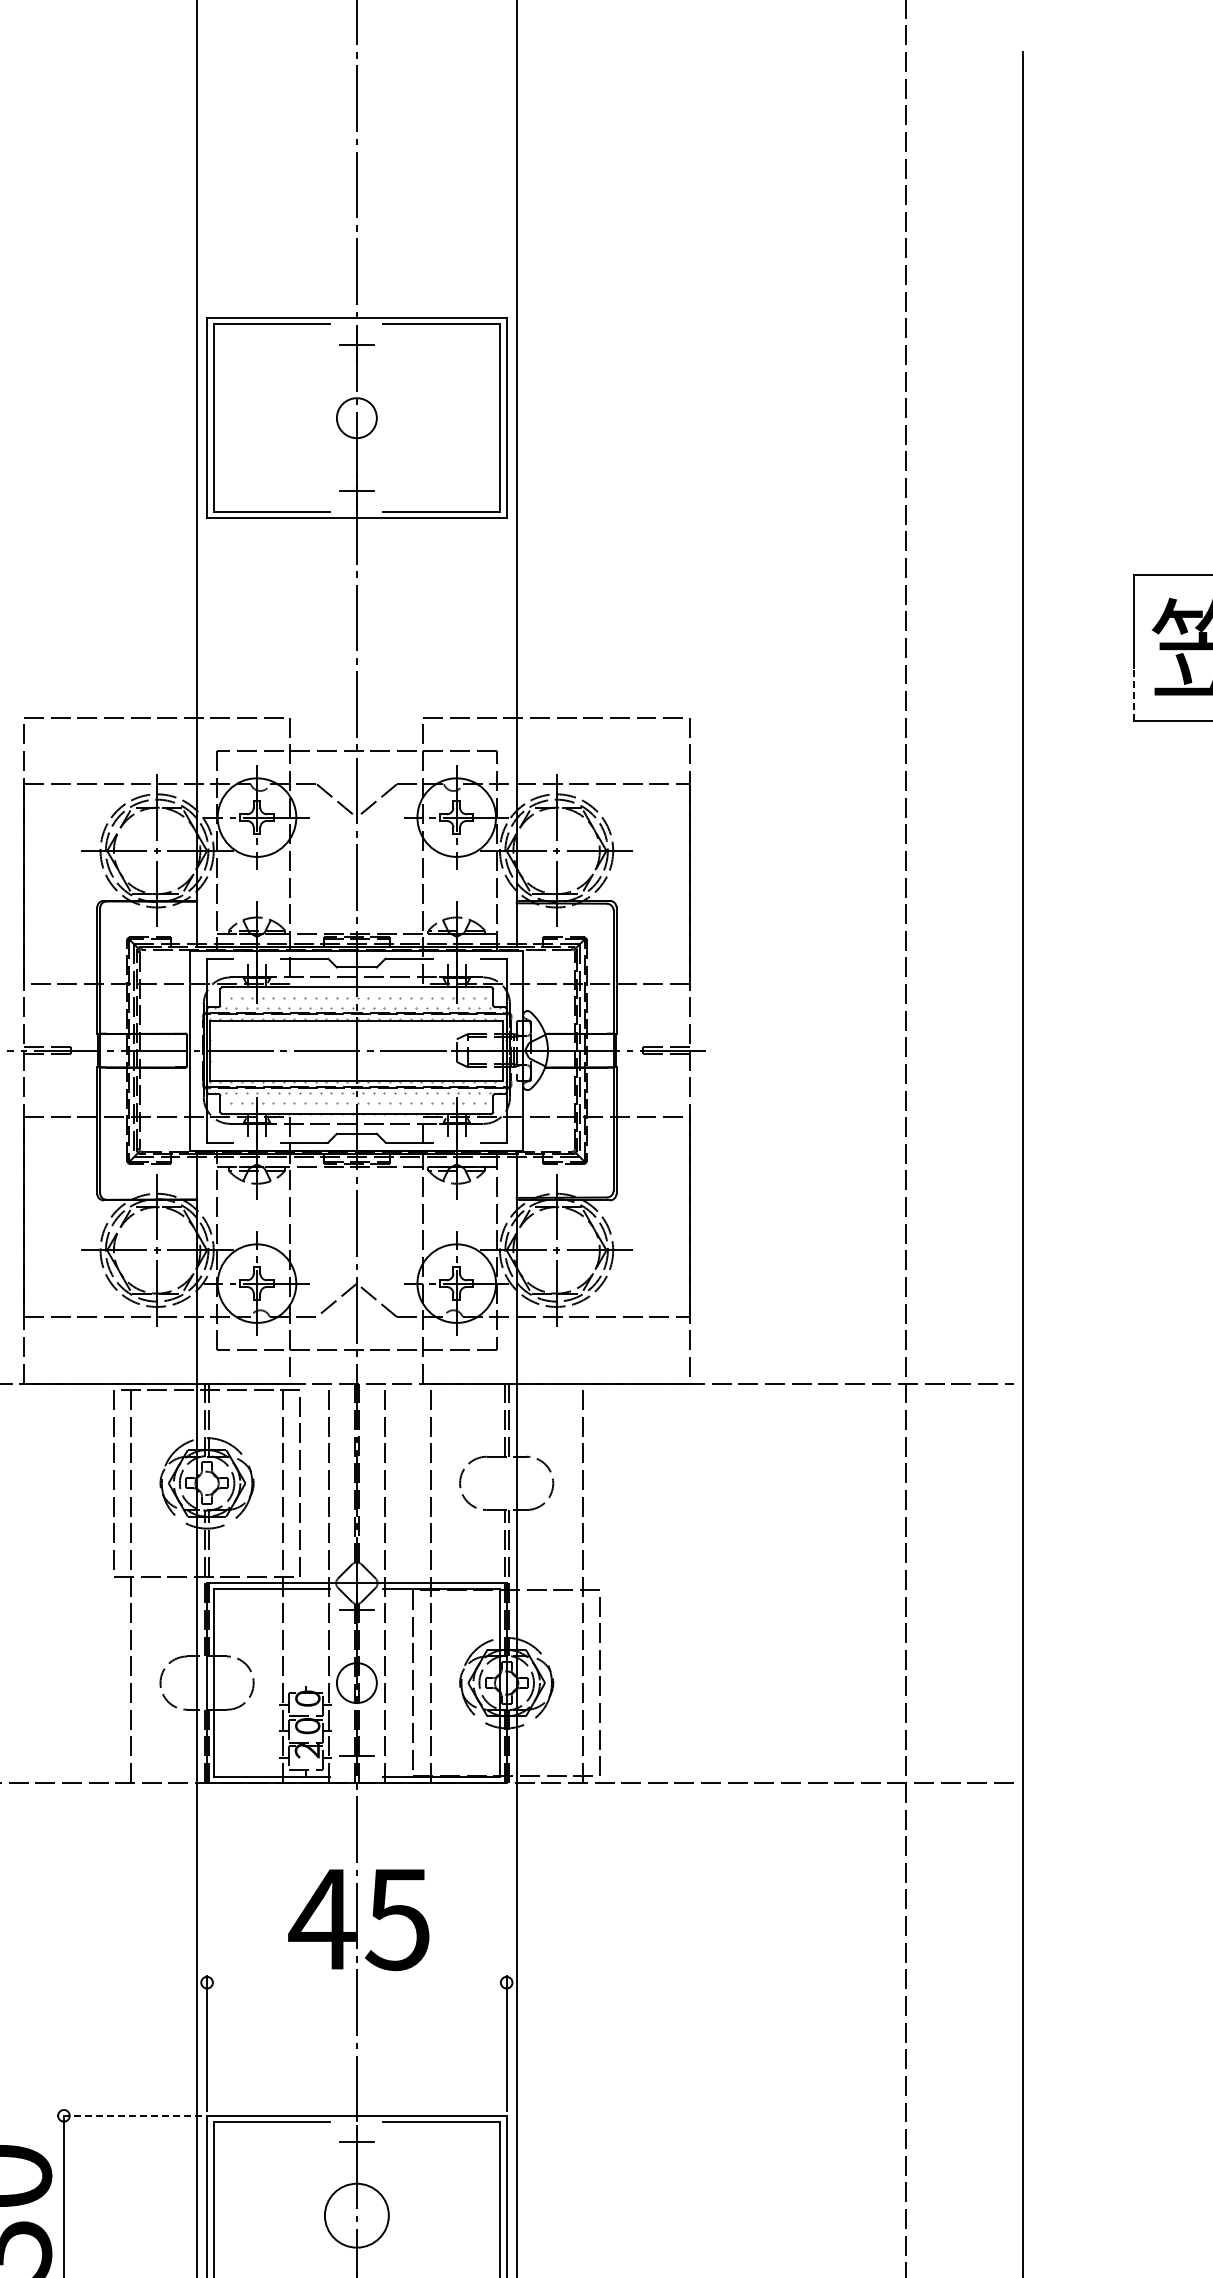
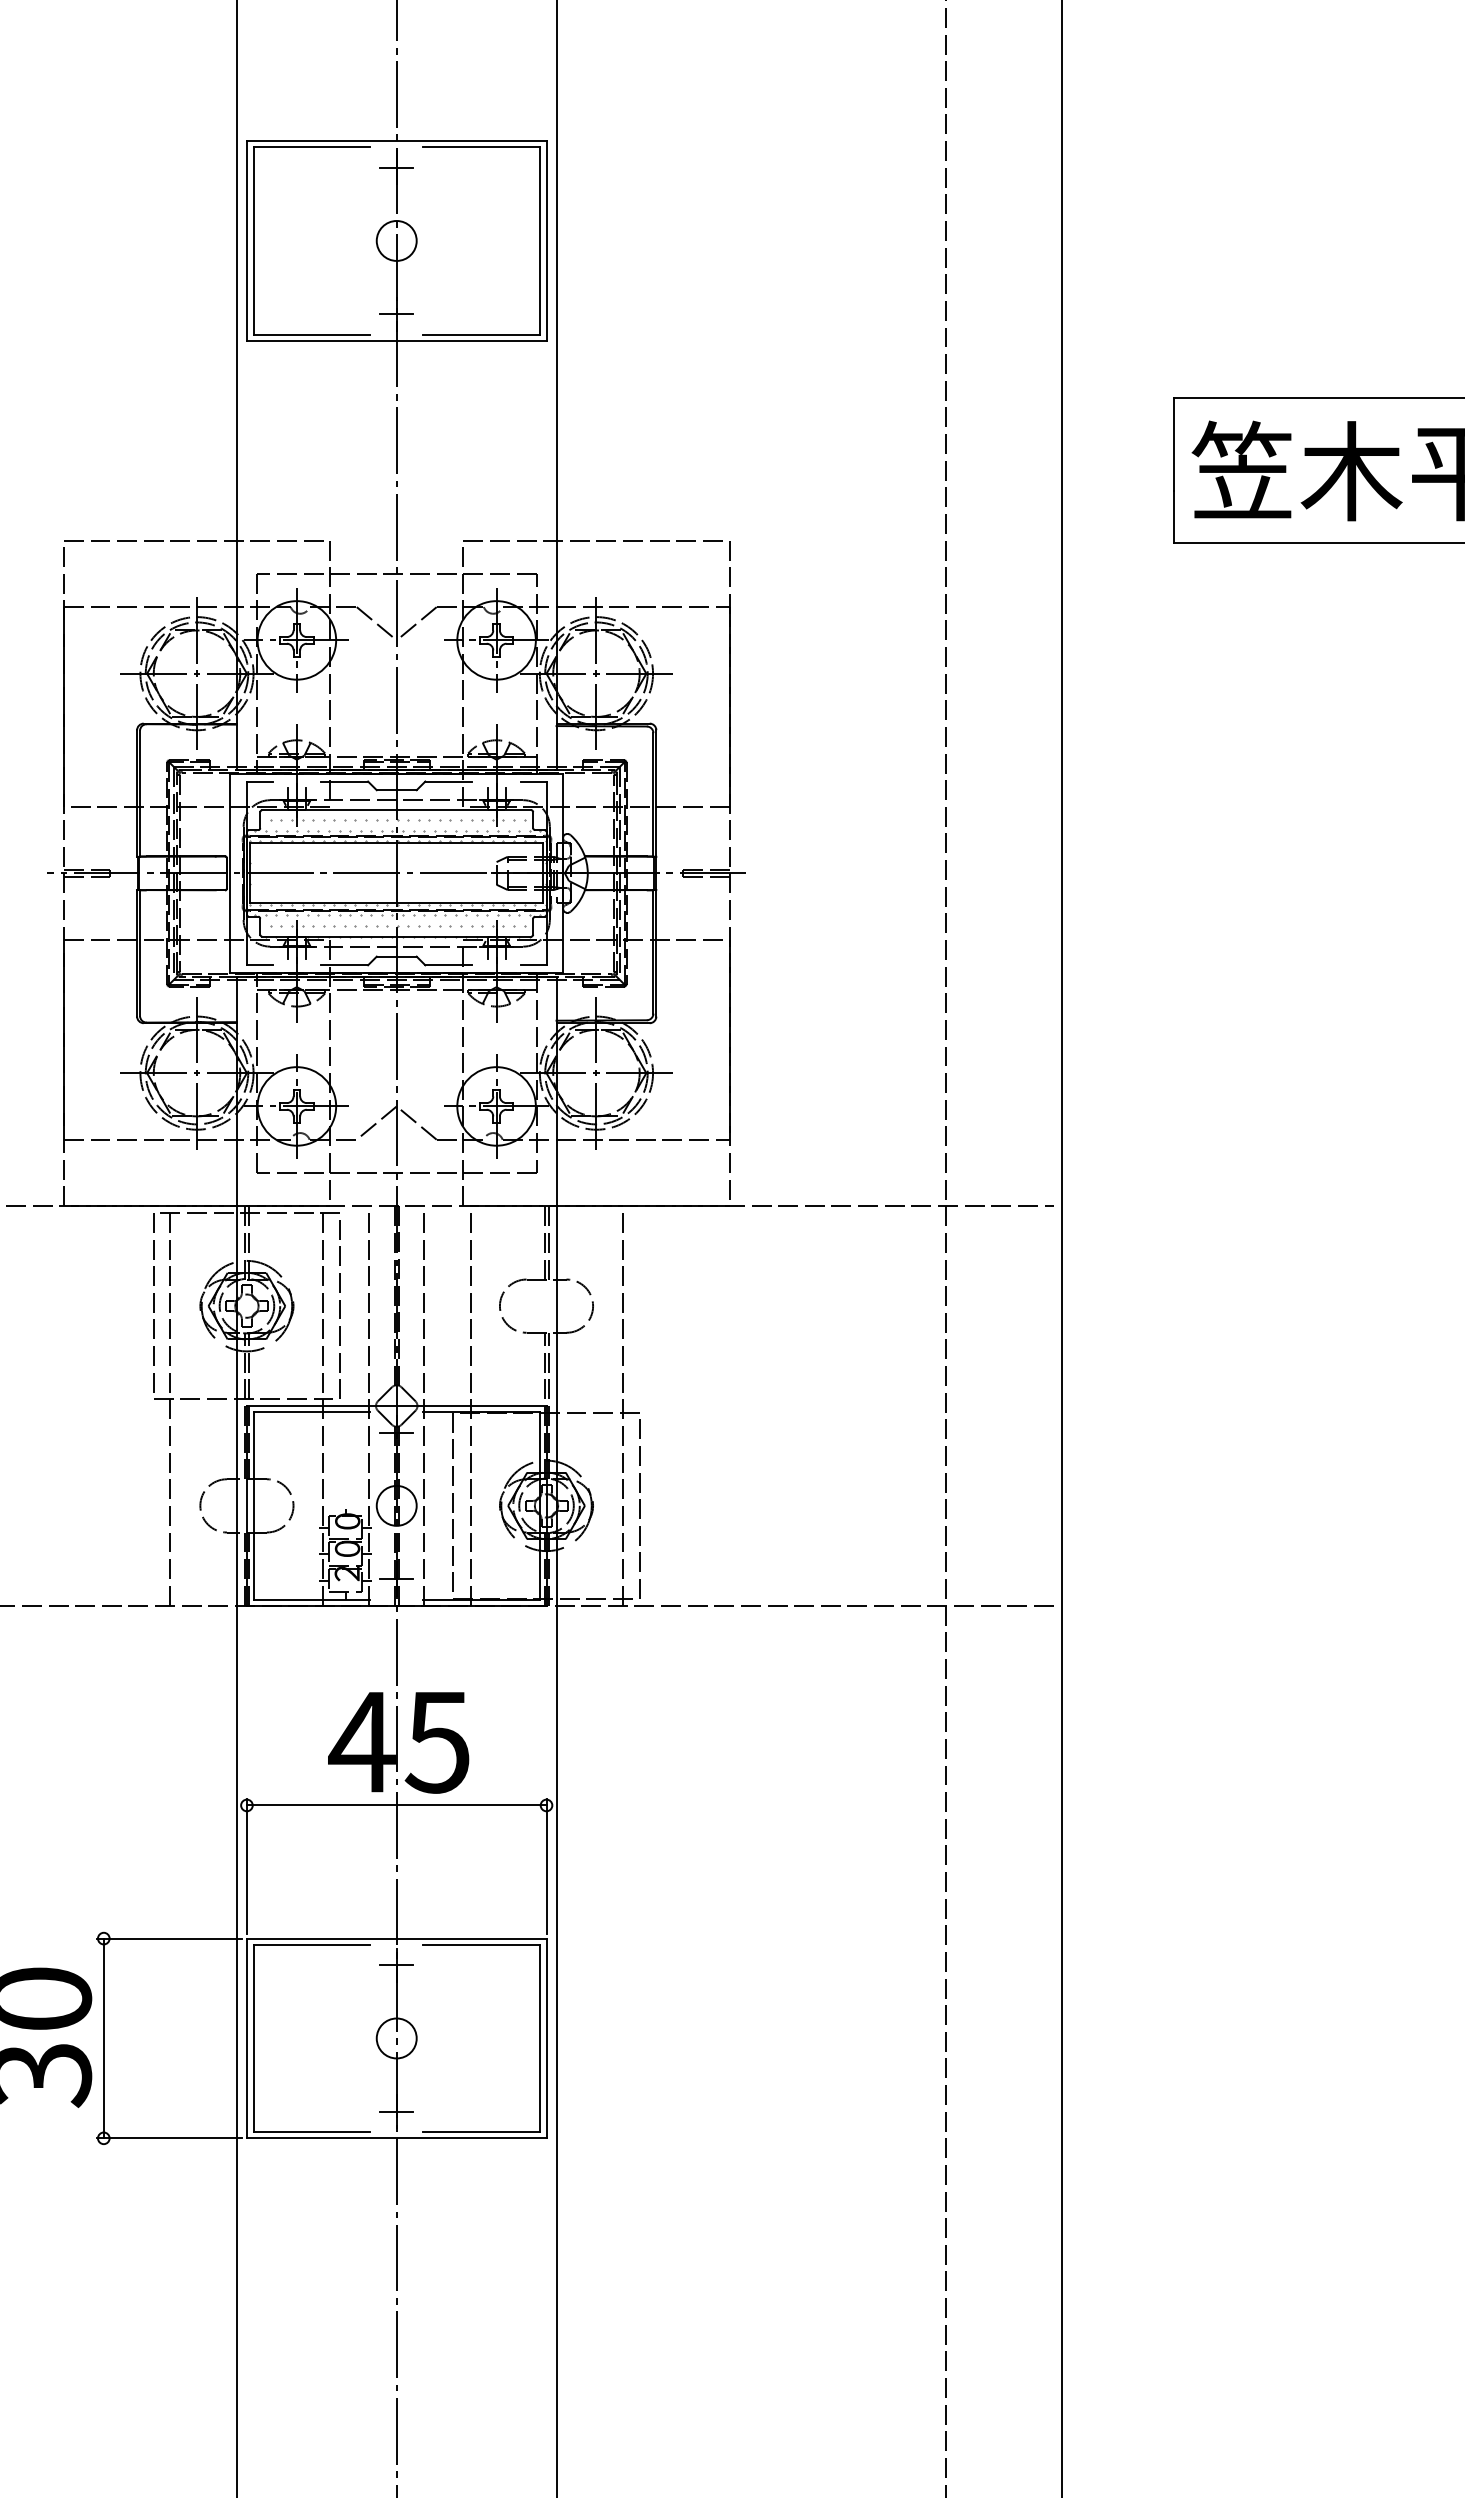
line: (1133, 693) -> (1173, 516), dashed -> solid
line: (356, 1982) -> (396, 1805), added
line: (129, 2115) -> (169, 1938), dashed -> solid
circle: (356, 2215) -> (396, 2038), size x0.62

